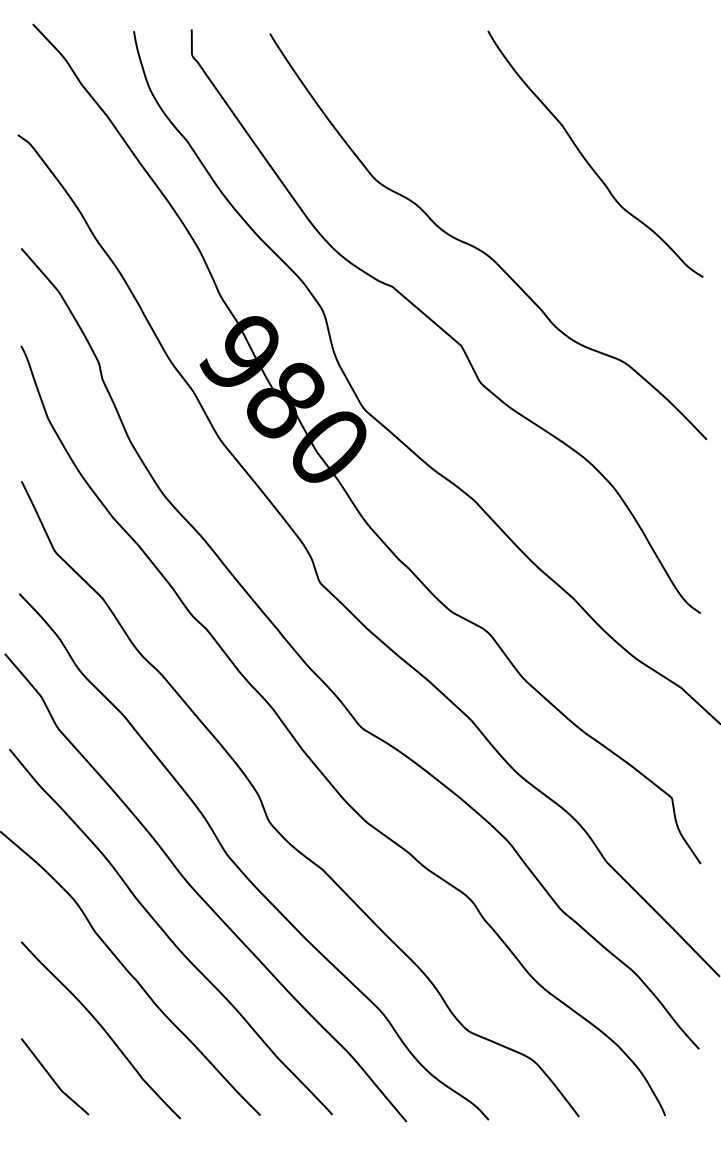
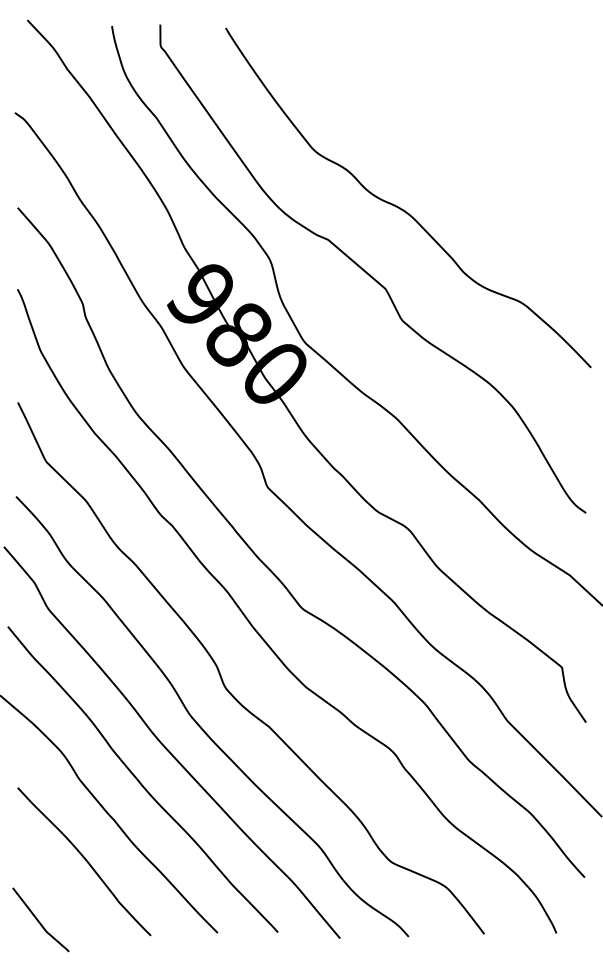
curve: (587, 160) -> (491, 134), removed
curve: (52, 1077) -> (38, 920), moved

